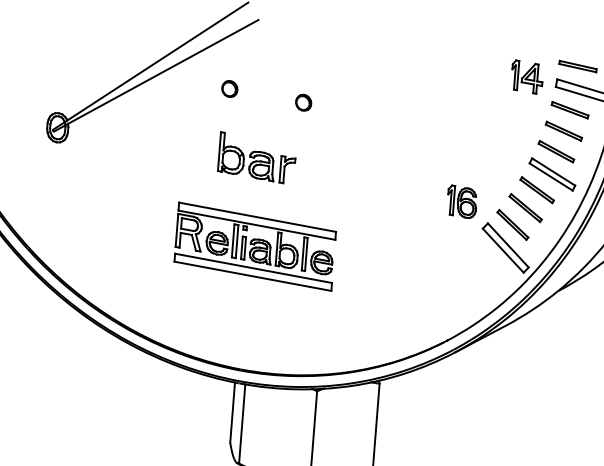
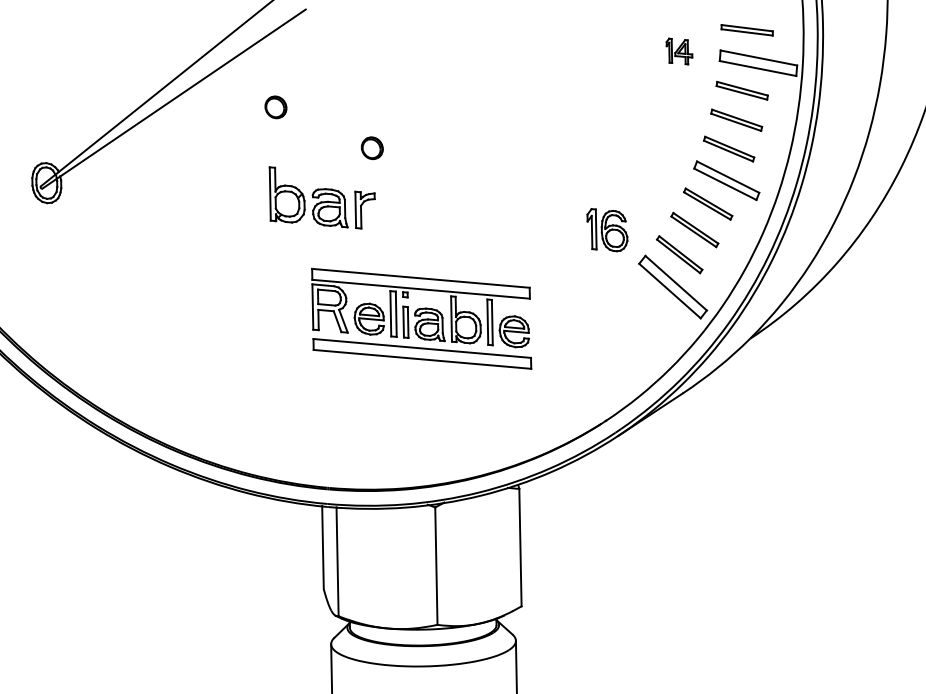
part: (527, 77) -> (679, 51), size x0.6
part: (303, 102) -> (371, 148), moved
part: (255, 246) -> (421, 318), moved

